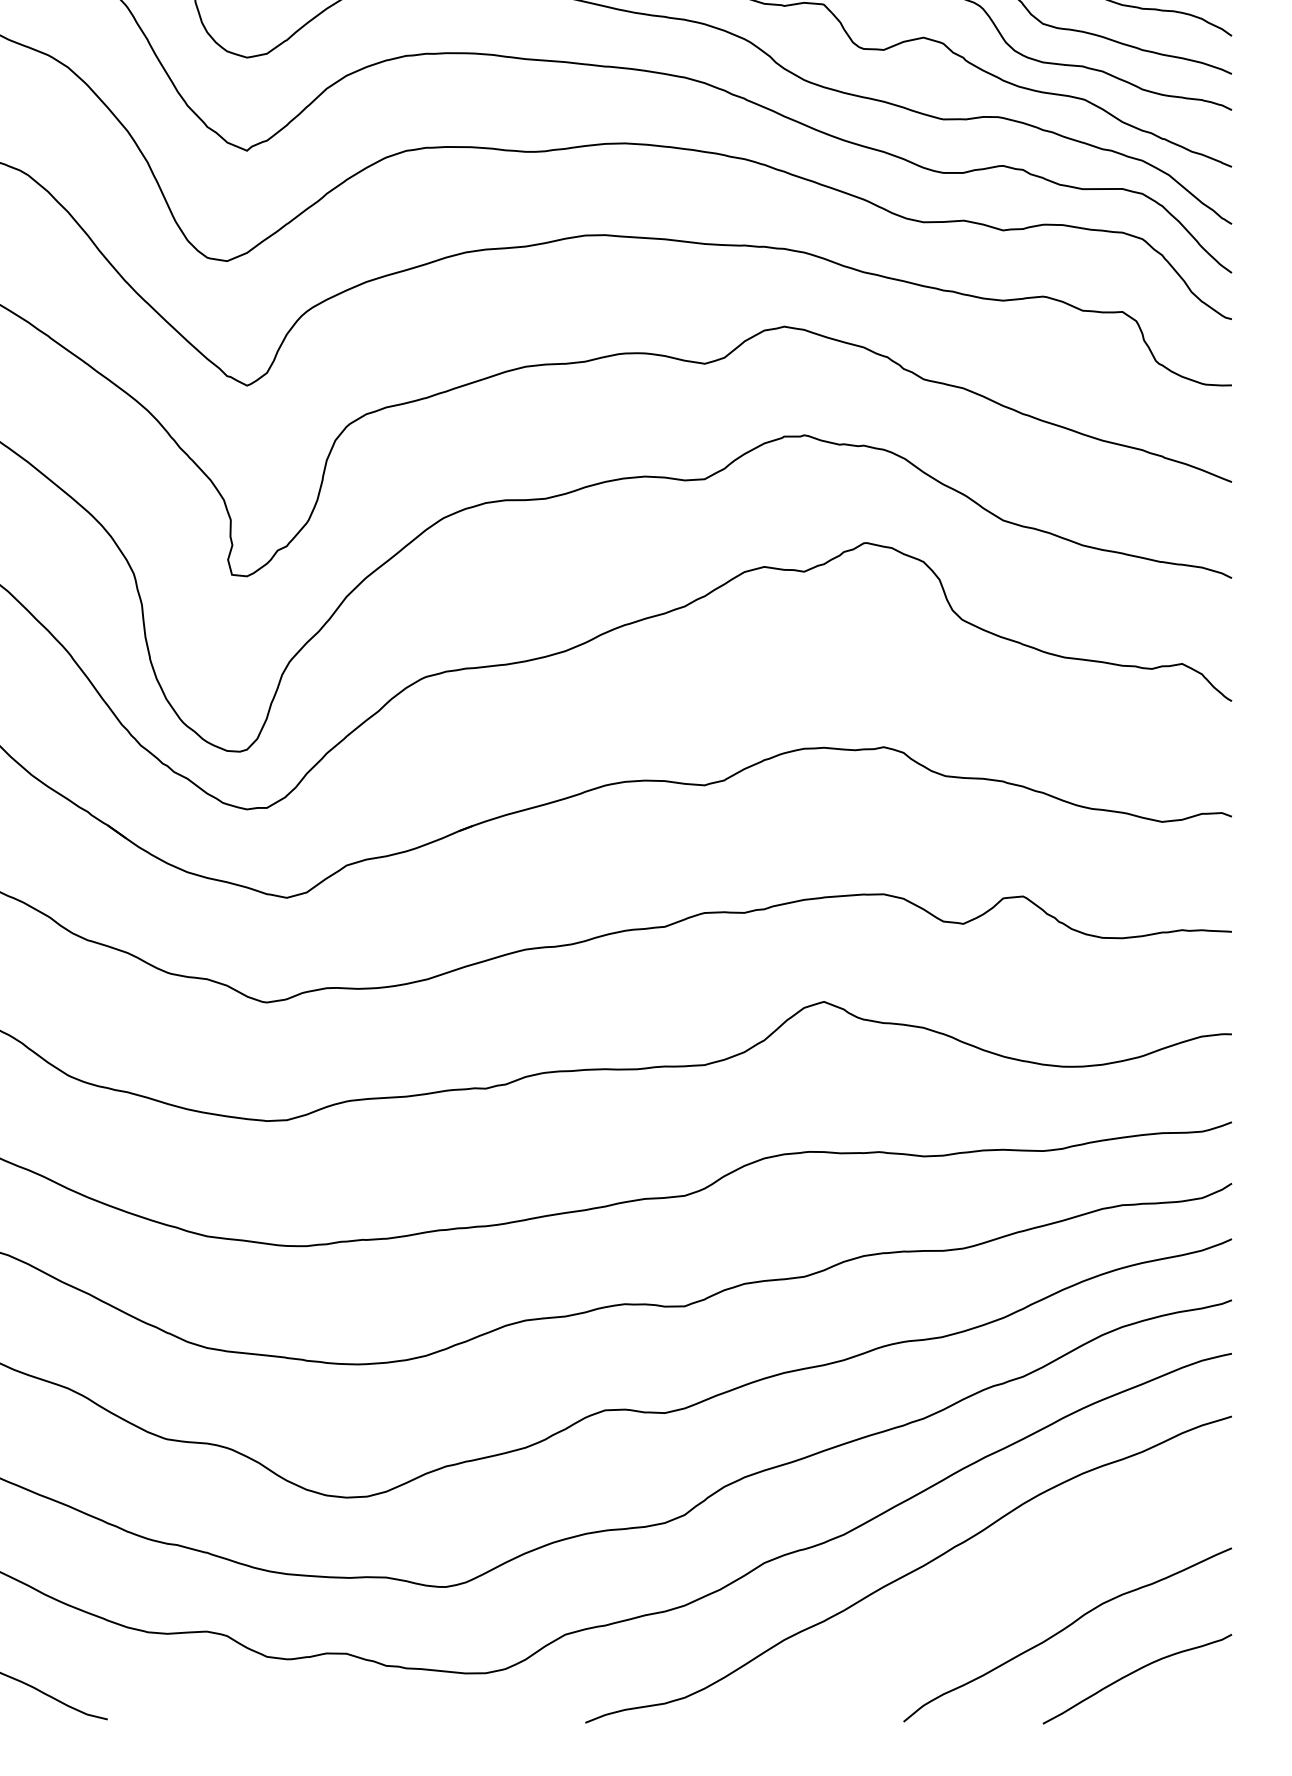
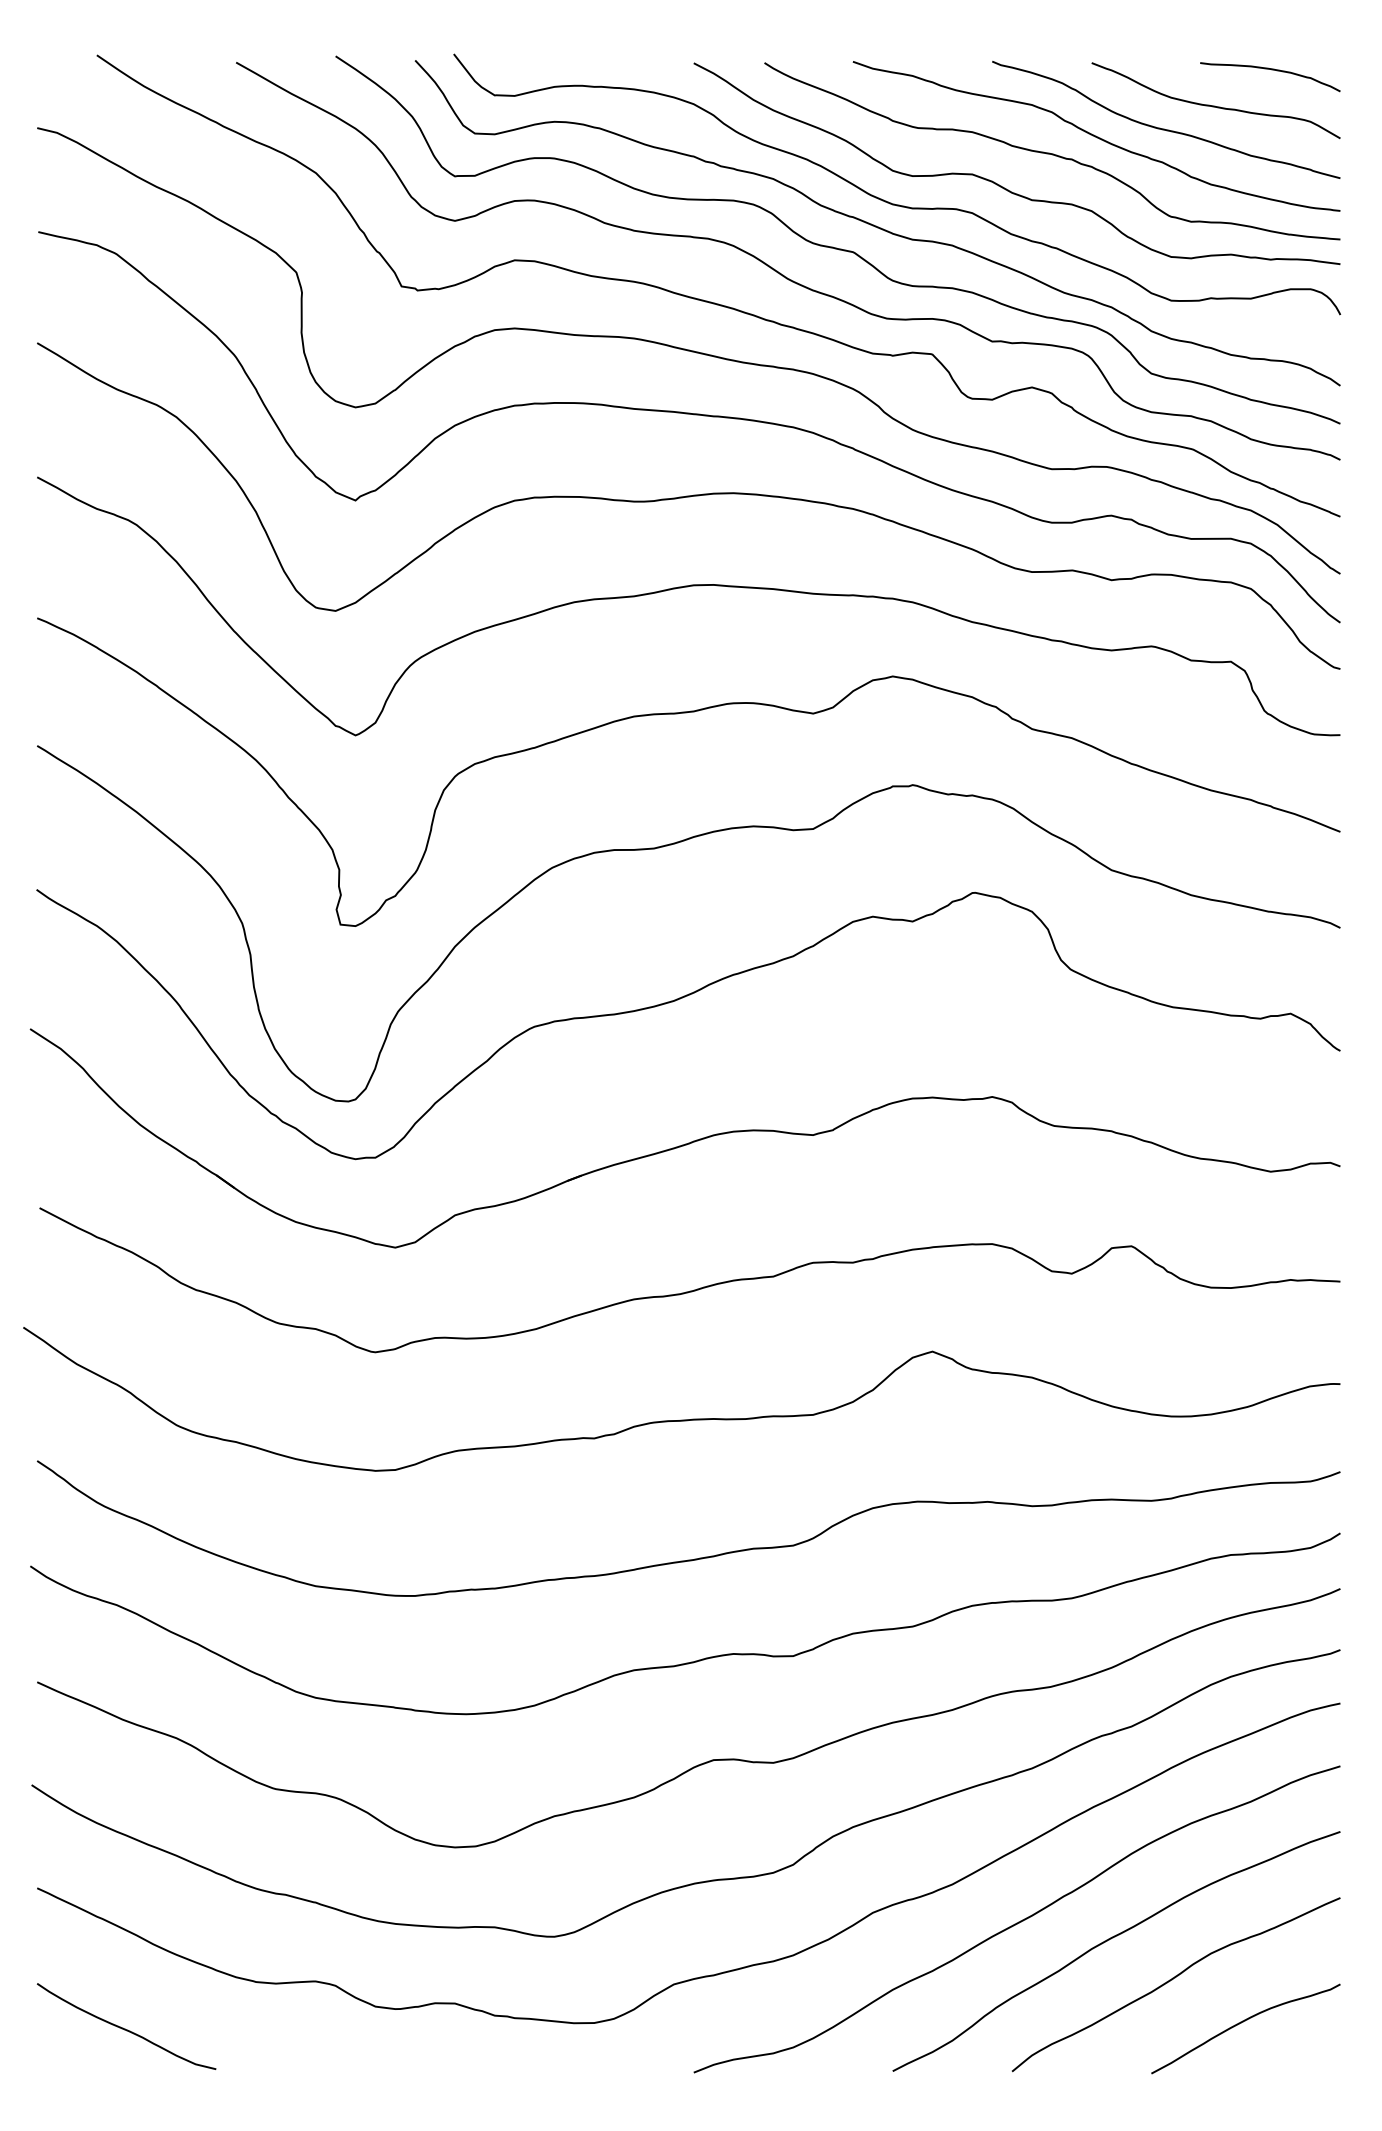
curve: (1003, 1589) -> (1111, 1939), added

